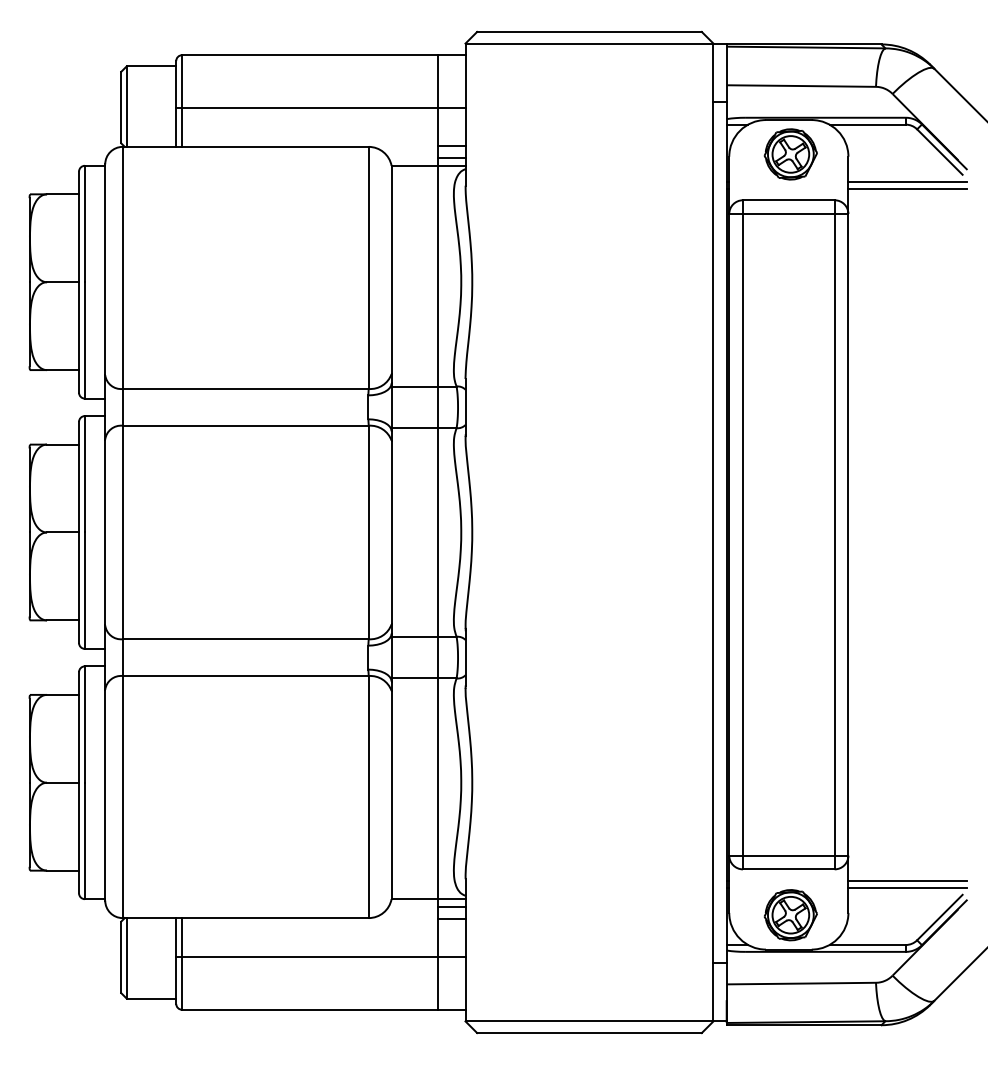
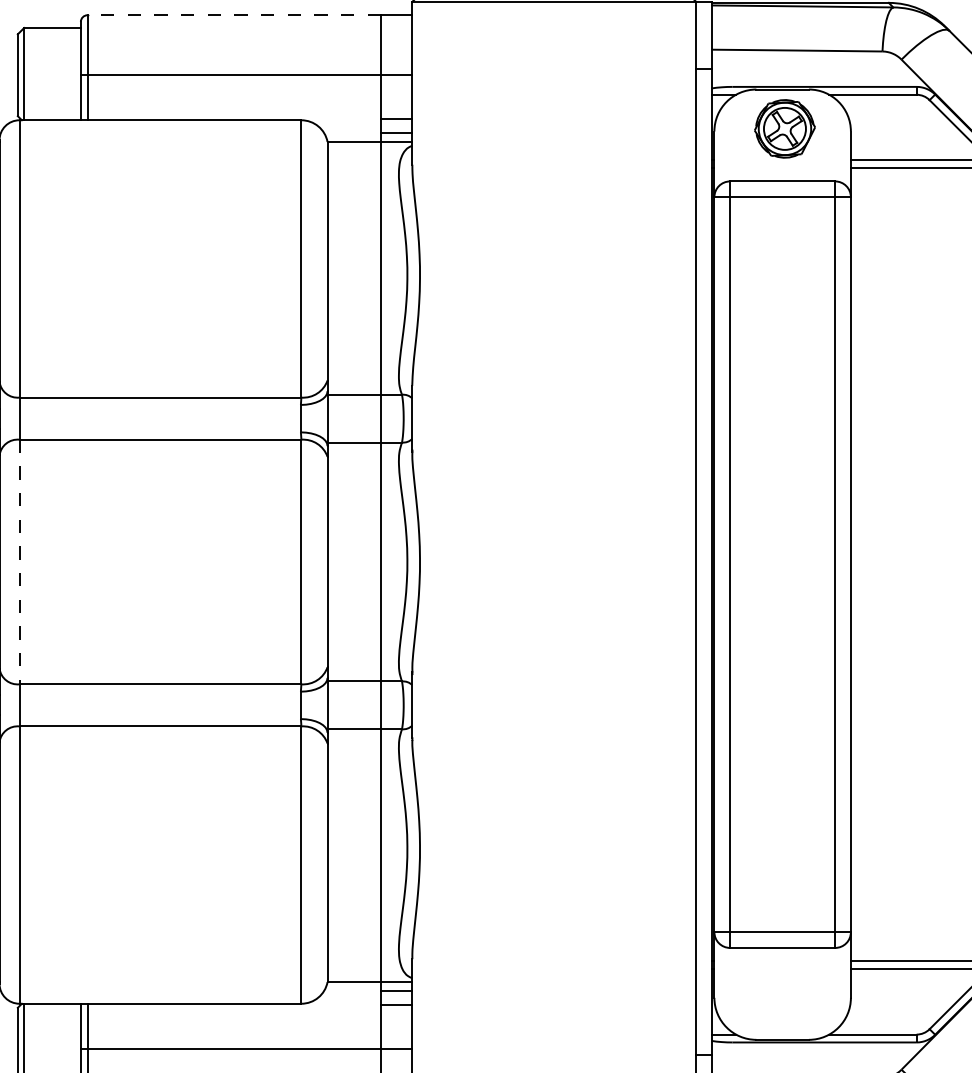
line: (309, 55) -> (233, 15), solid -> dashed
line: (122, 532) -> (19, 562), solid -> dashed
part: (790, 915) -> (784, 1000), removed

